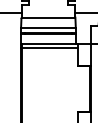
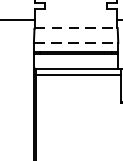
line: (48, 17) -> (76, 27), solid -> dashed
line: (48, 27) -> (76, 43), solid -> dashed

